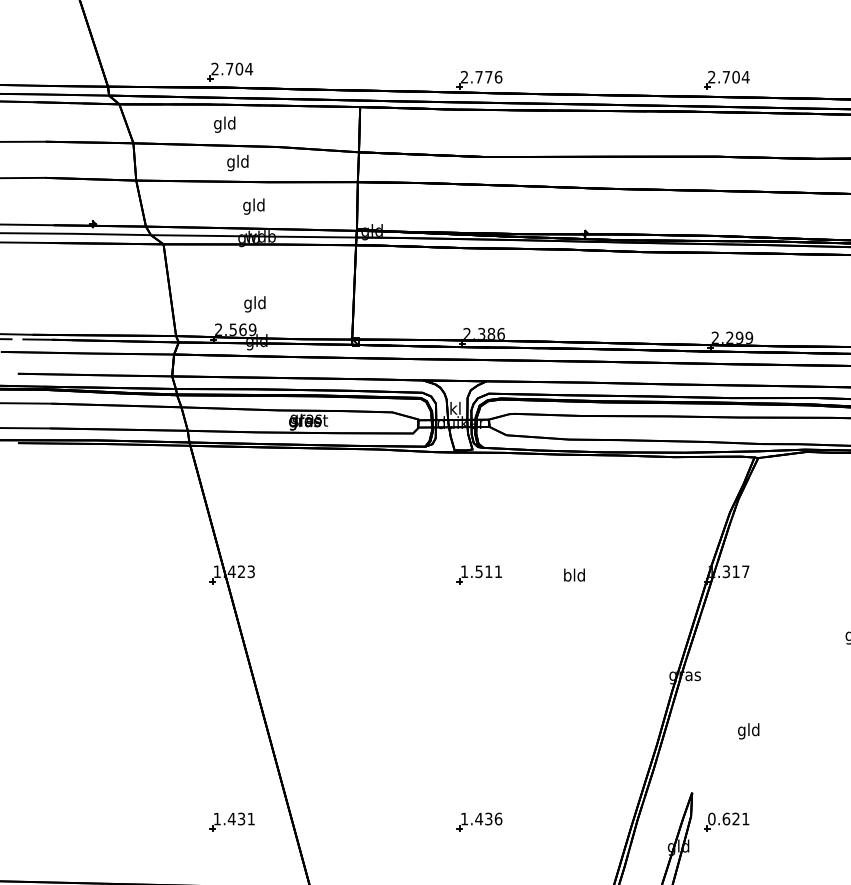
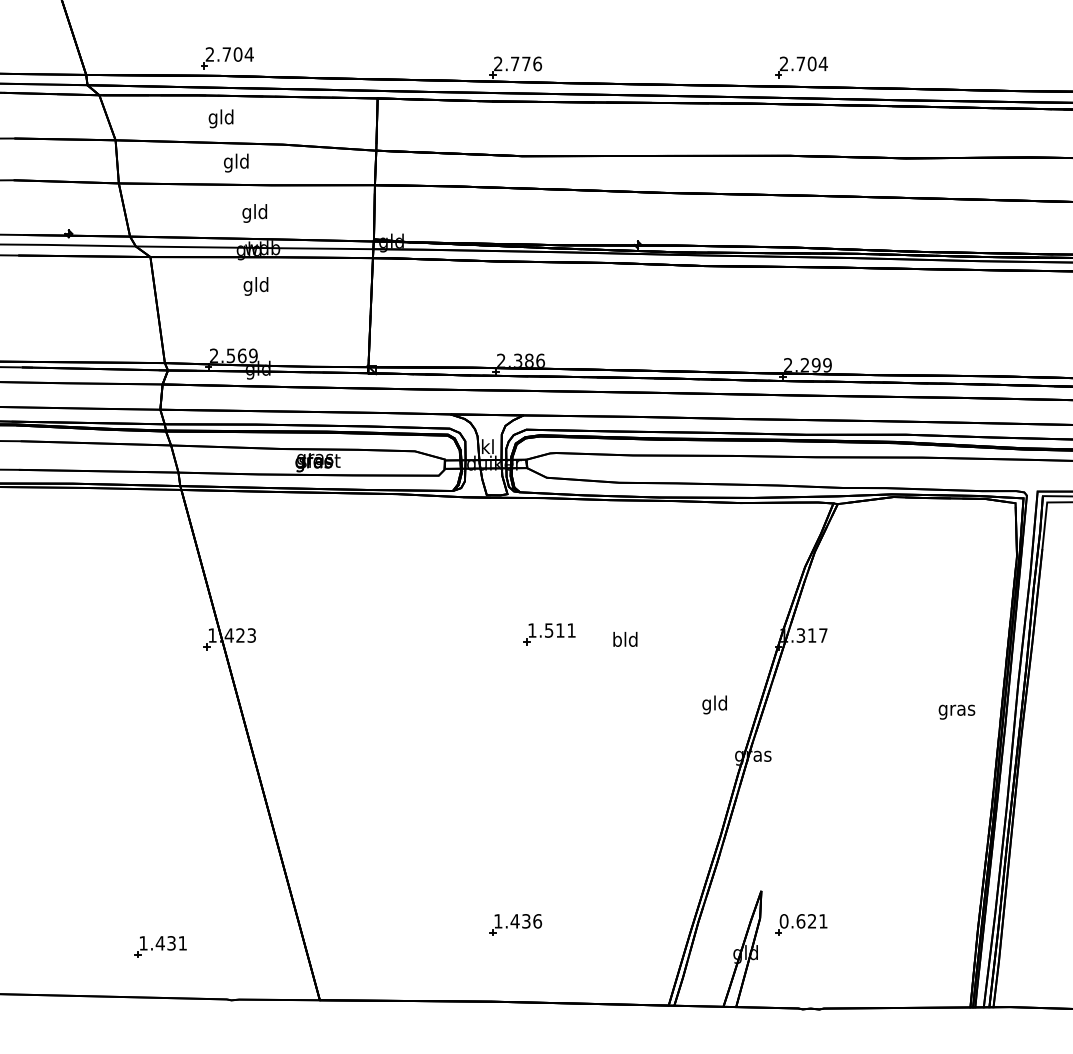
text: (254, 304) -> (255, 286), moved
part: (479, 575) -> (549, 634), moved
text: (748, 730) -> (714, 704), moved
part: (231, 821) -> (160, 946), moved

